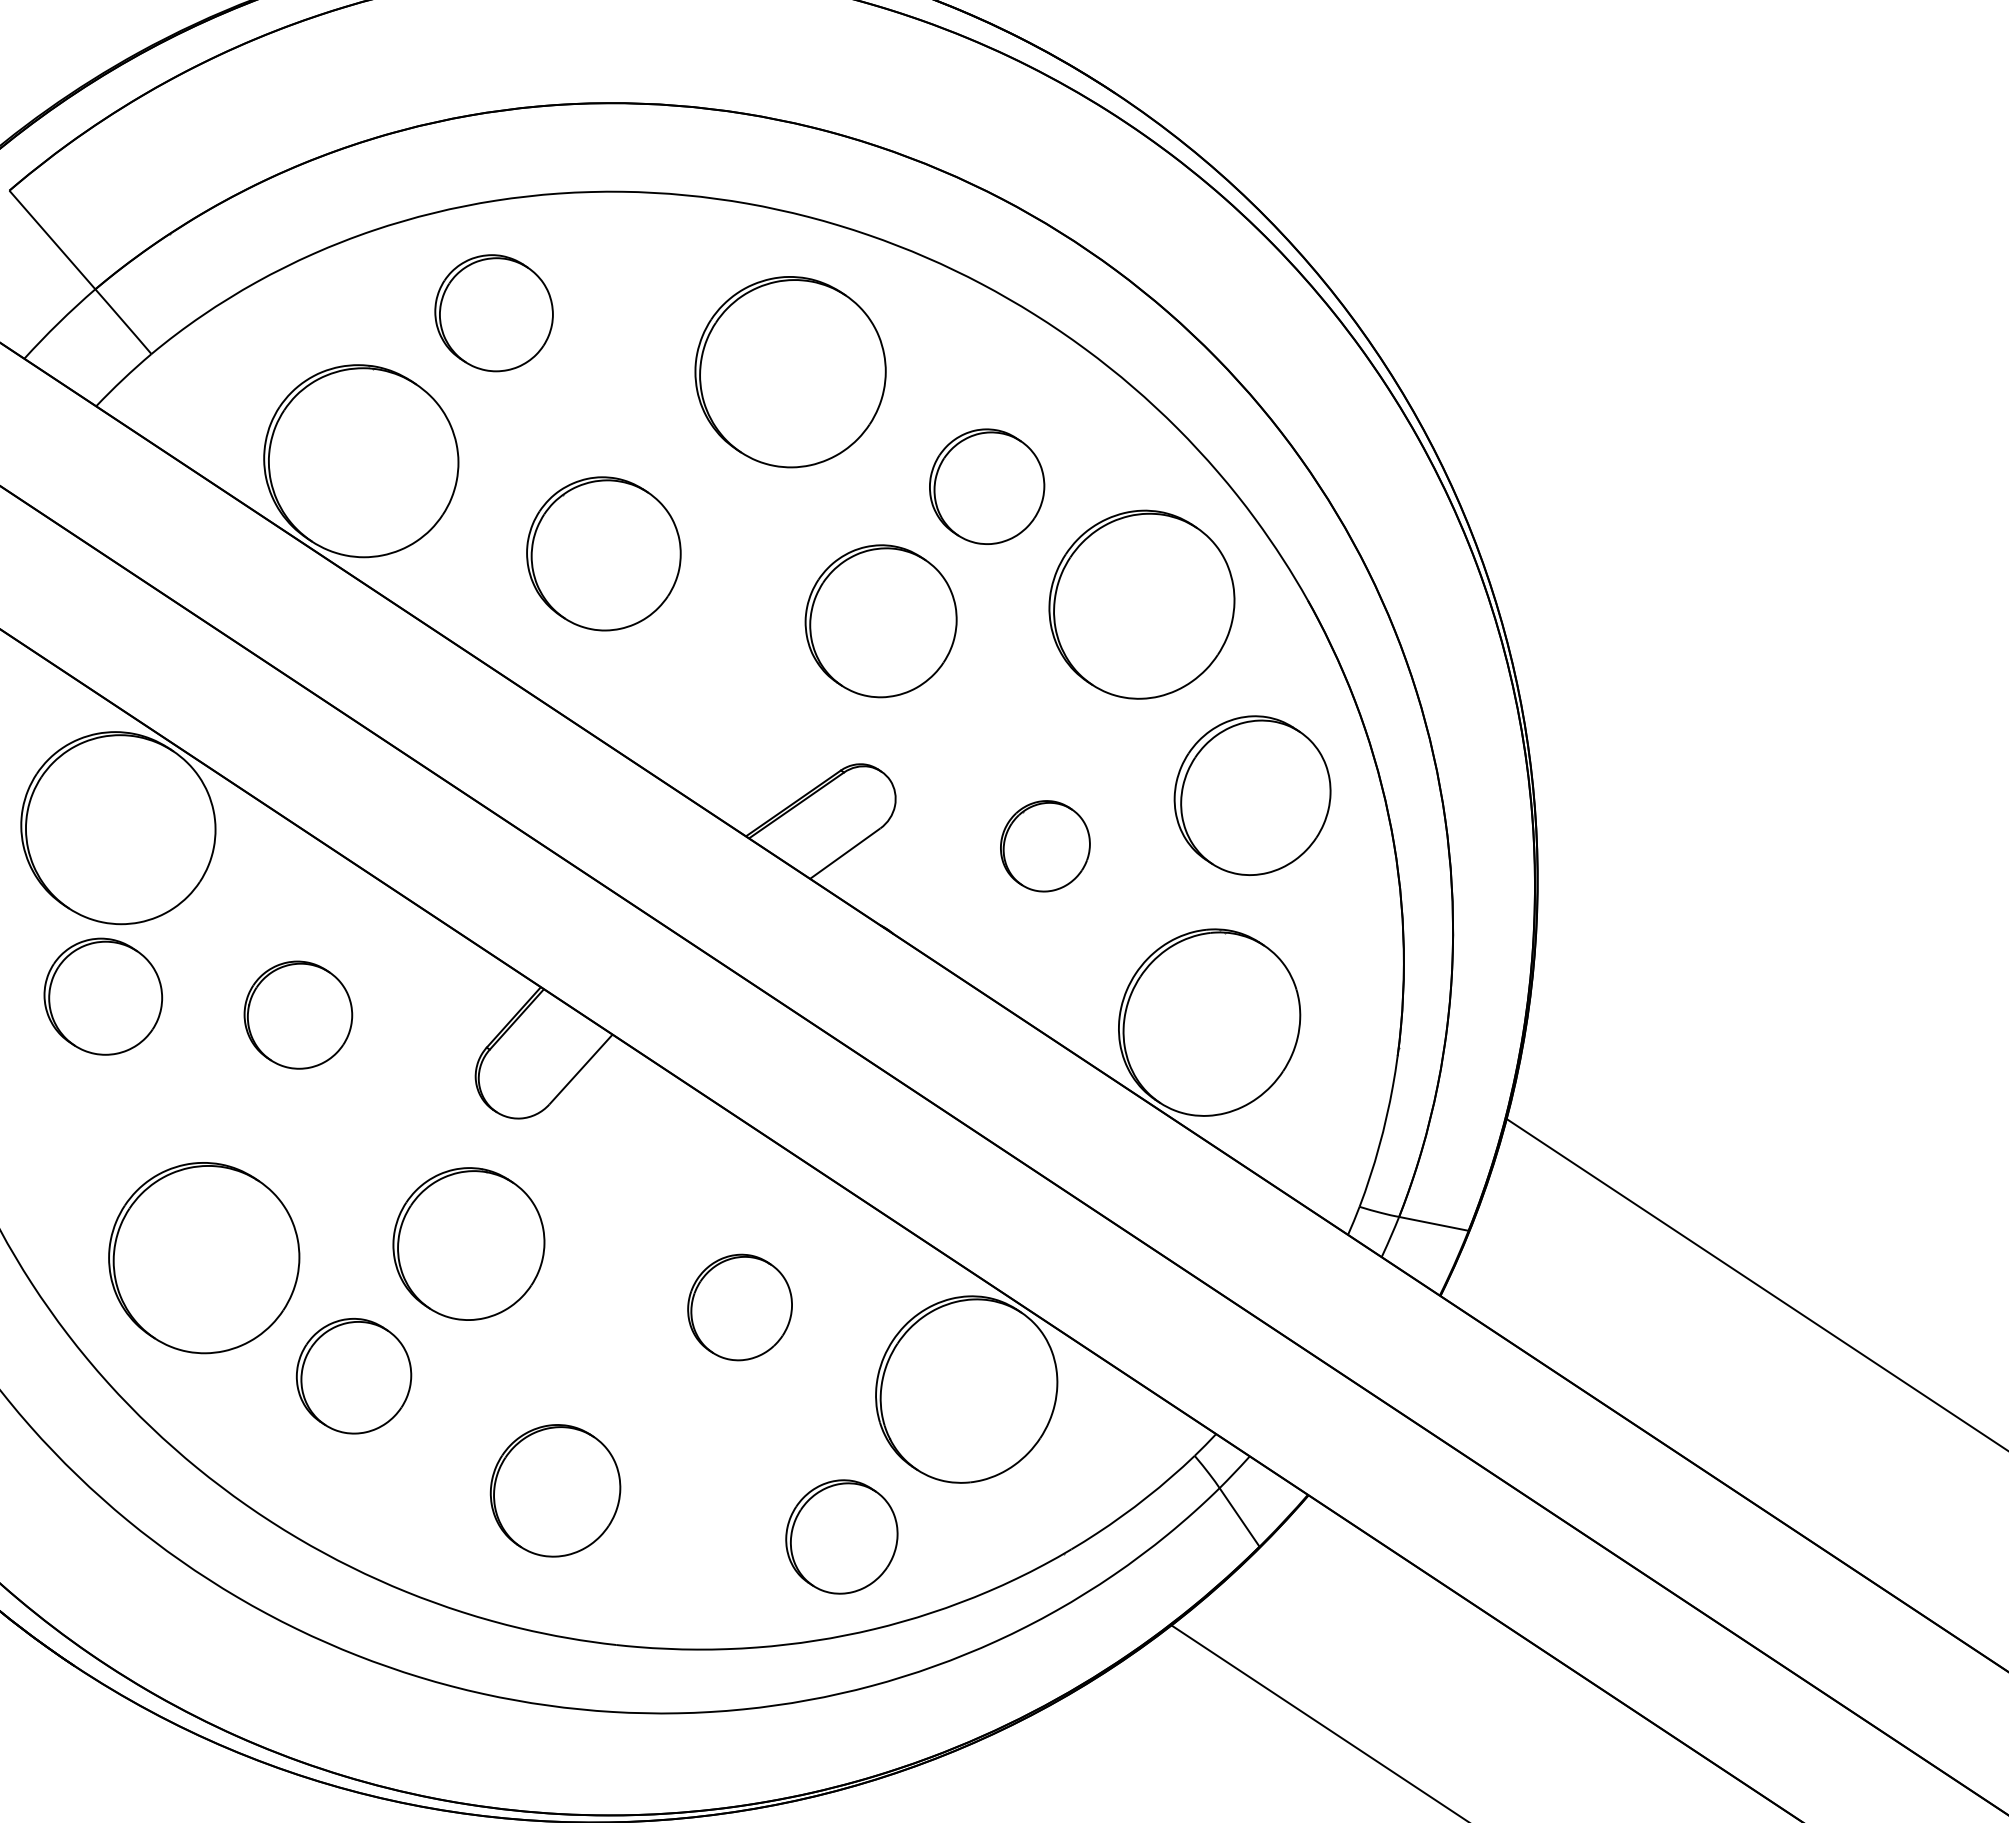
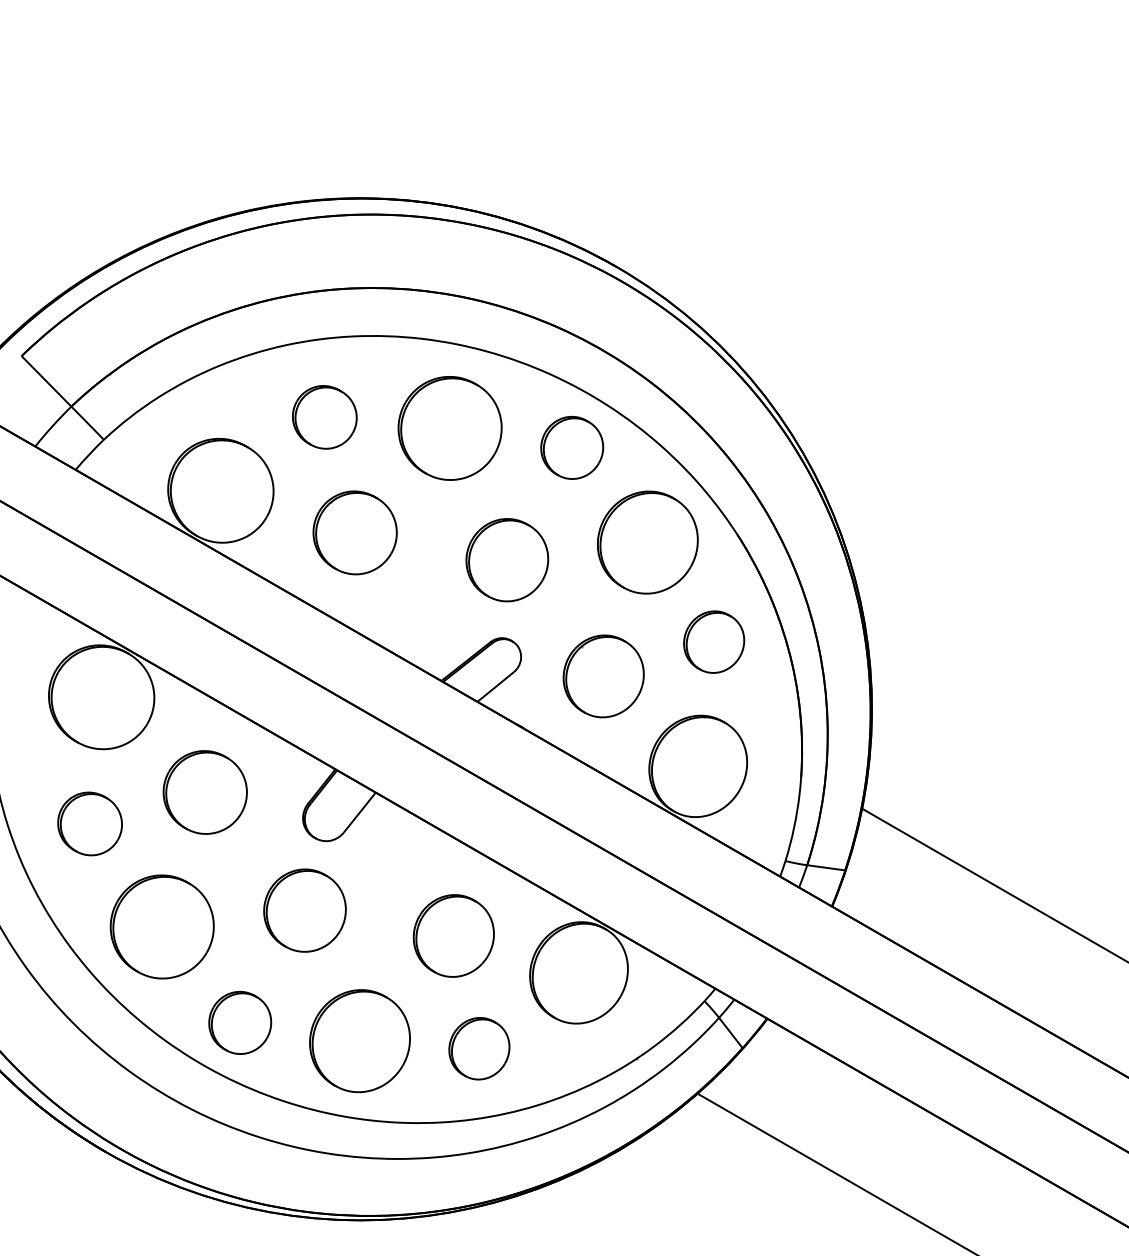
part: (493, 313) -> (324, 417), moved
part: (987, 486) -> (572, 447), moved
part: (1253, 794) -> (714, 641), size x0.71
part: (1045, 846) -> (603, 676), size x1.67
part: (102, 995) -> (89, 823), moved
part: (297, 1015) -> (204, 792), size x1.43
part: (739, 1306) -> (453, 935), size x1.43
part: (354, 1375) -> (240, 1022), moved
part: (554, 1491) -> (359, 1041), size x1.43
part: (842, 1536) -> (479, 1048), moved

